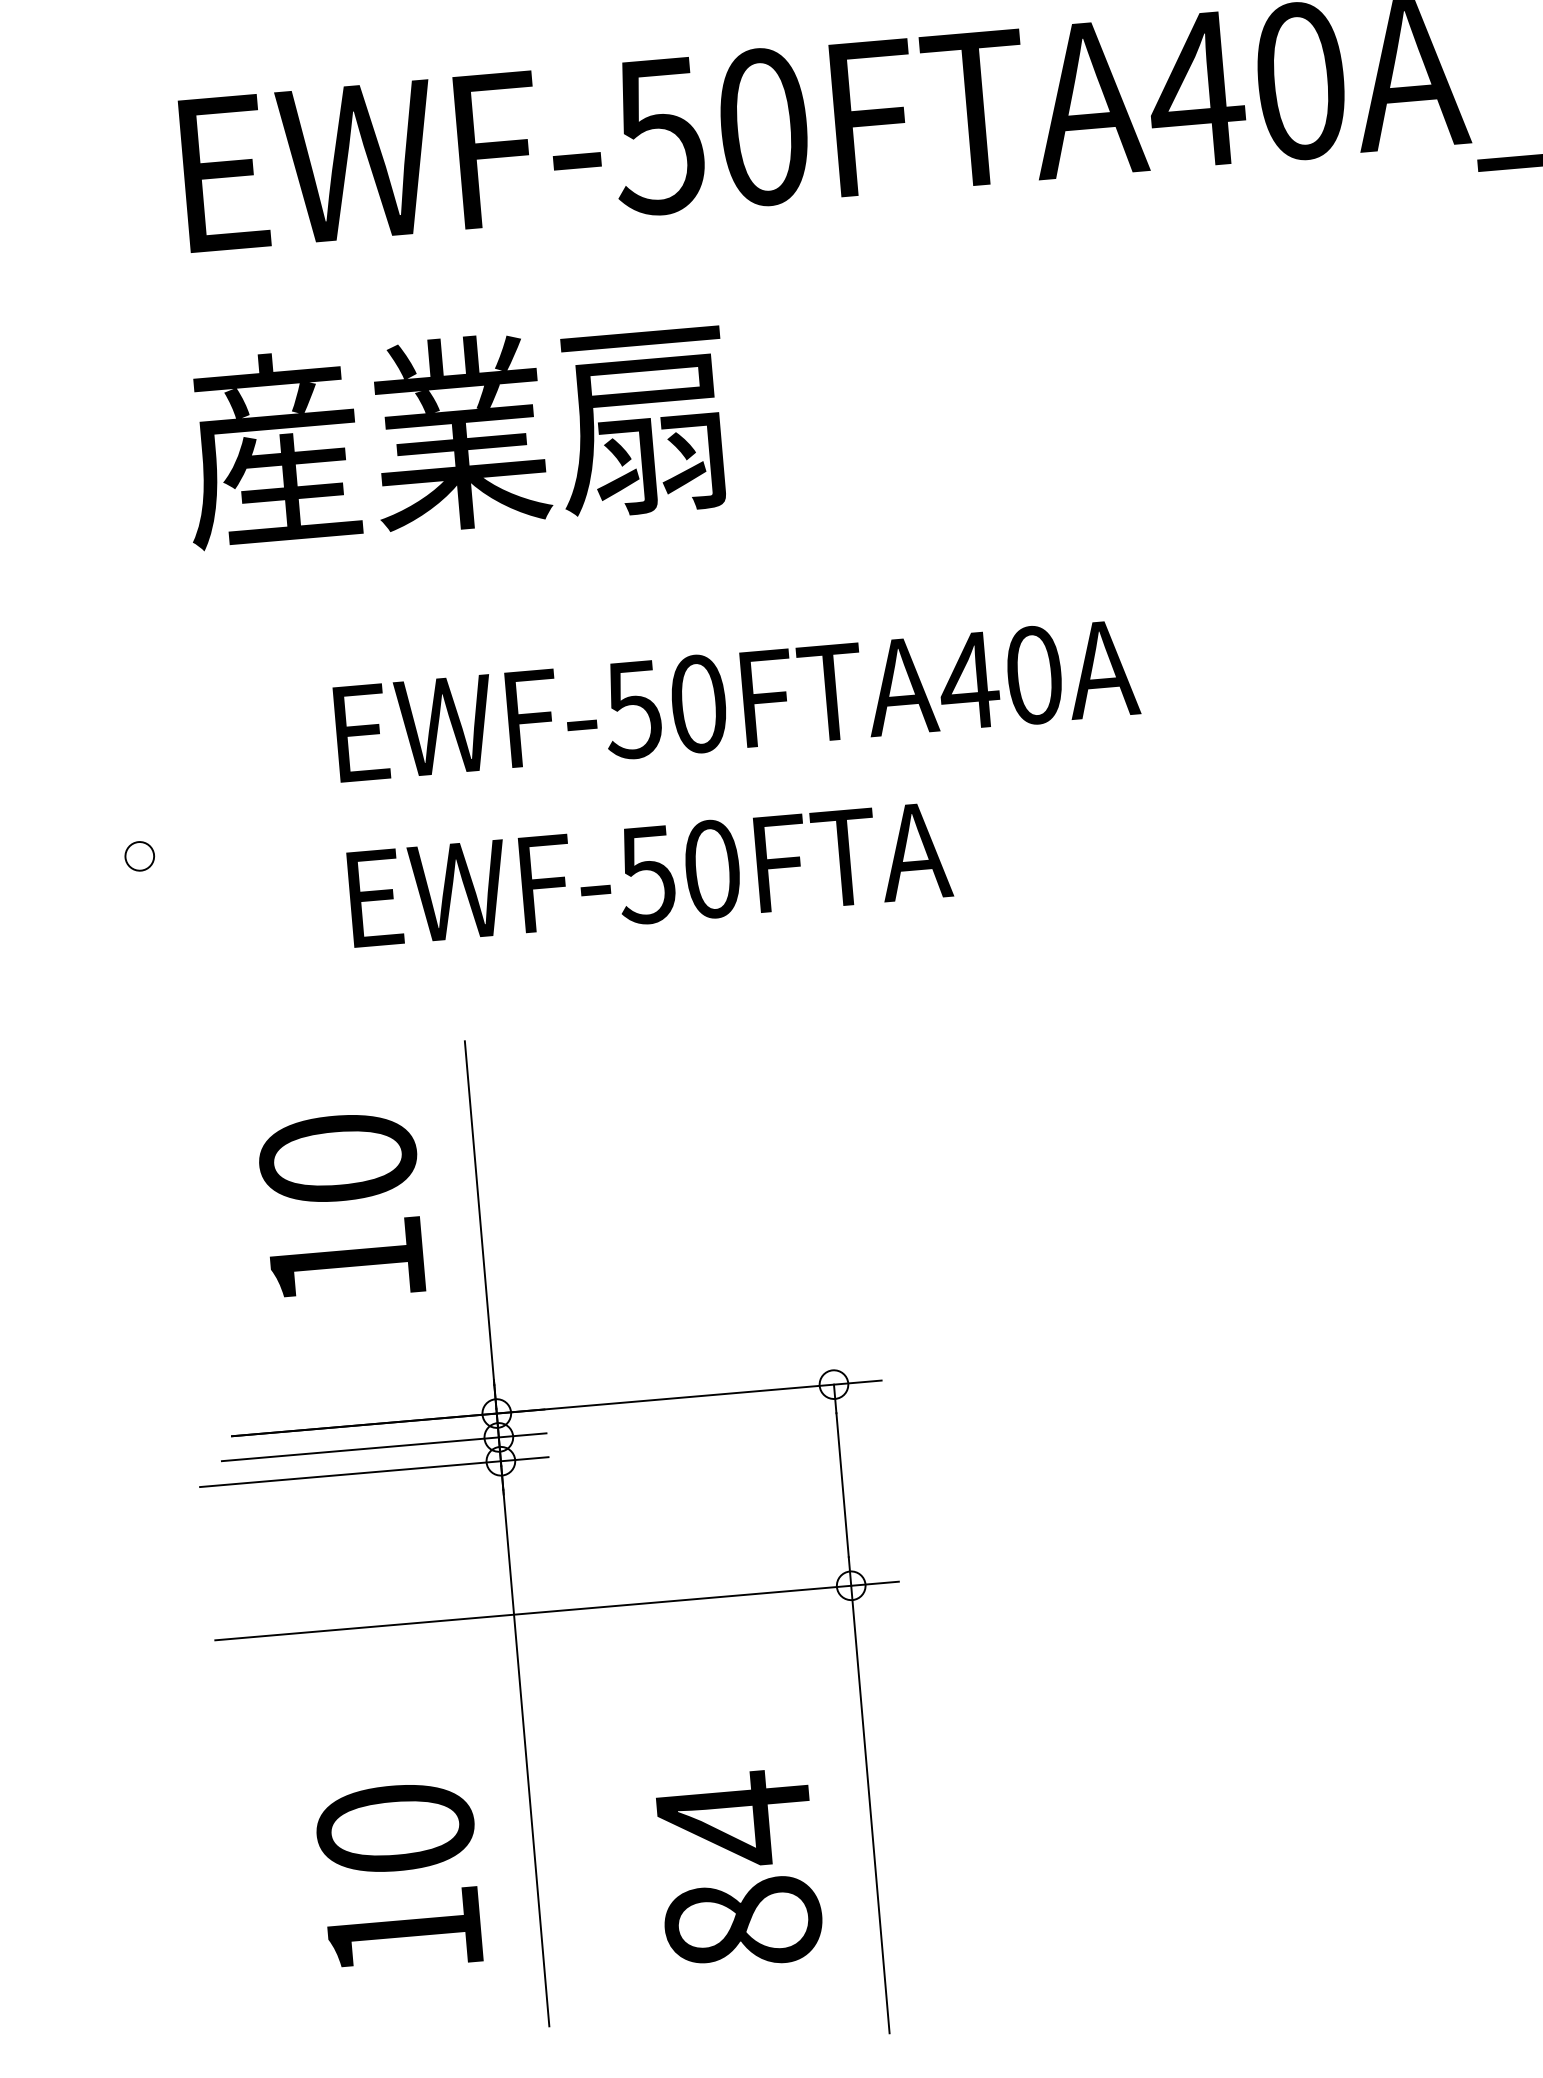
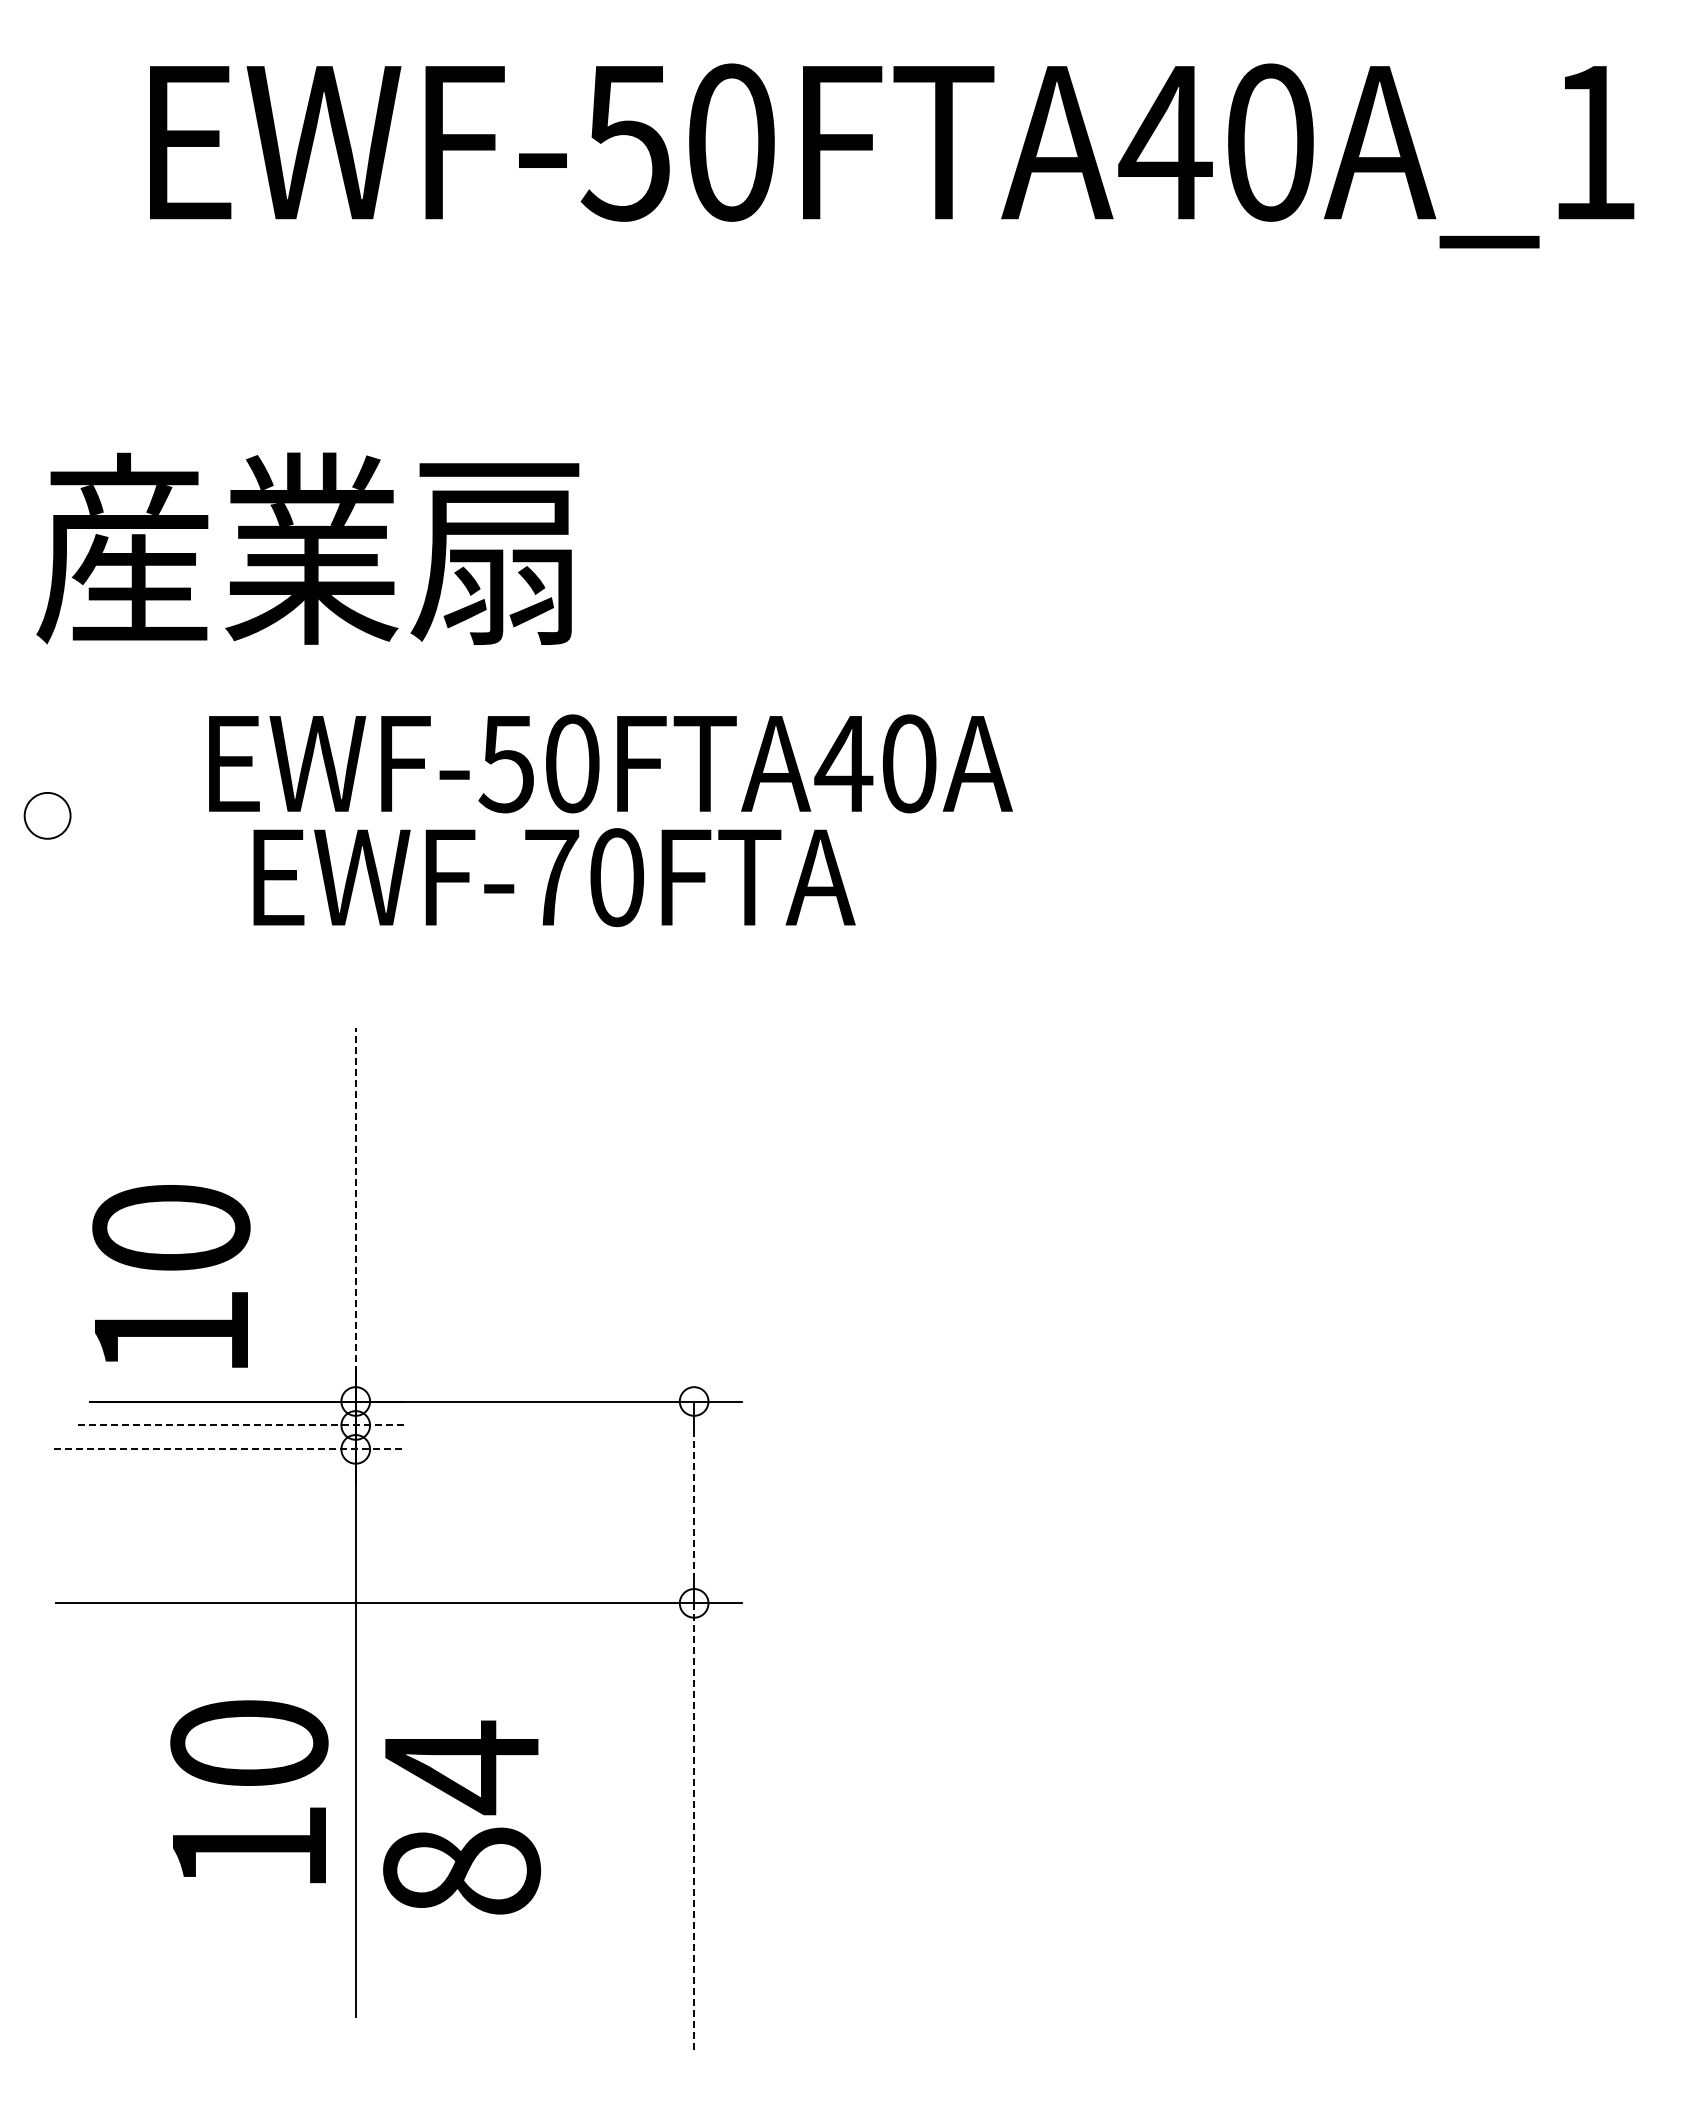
text: (455, 433) -> (307, 548), moved
text: (736, 700) -> (610, 763), moved
circle: (139, 856) -> (47, 815), size x1.6
text: (646, 875) -> (550, 878), EWF-50FTA -> EWF-70FTA
text: (342, 1206) -> (171, 1276), moved
line: (479, 1212) -> (355, 1199), solid -> dashed
line: (384, 1447) -> (240, 1425), solid -> dashed
line: (374, 1472) -> (228, 1449), solid -> dashed
line: (842, 1485) -> (694, 1502), solid -> dashed
line: (870, 1809) -> (694, 1827), solid -> dashed
text: (738, 1869) -> (461, 1817), moved
text: (399, 1876) -> (249, 1791), moved

